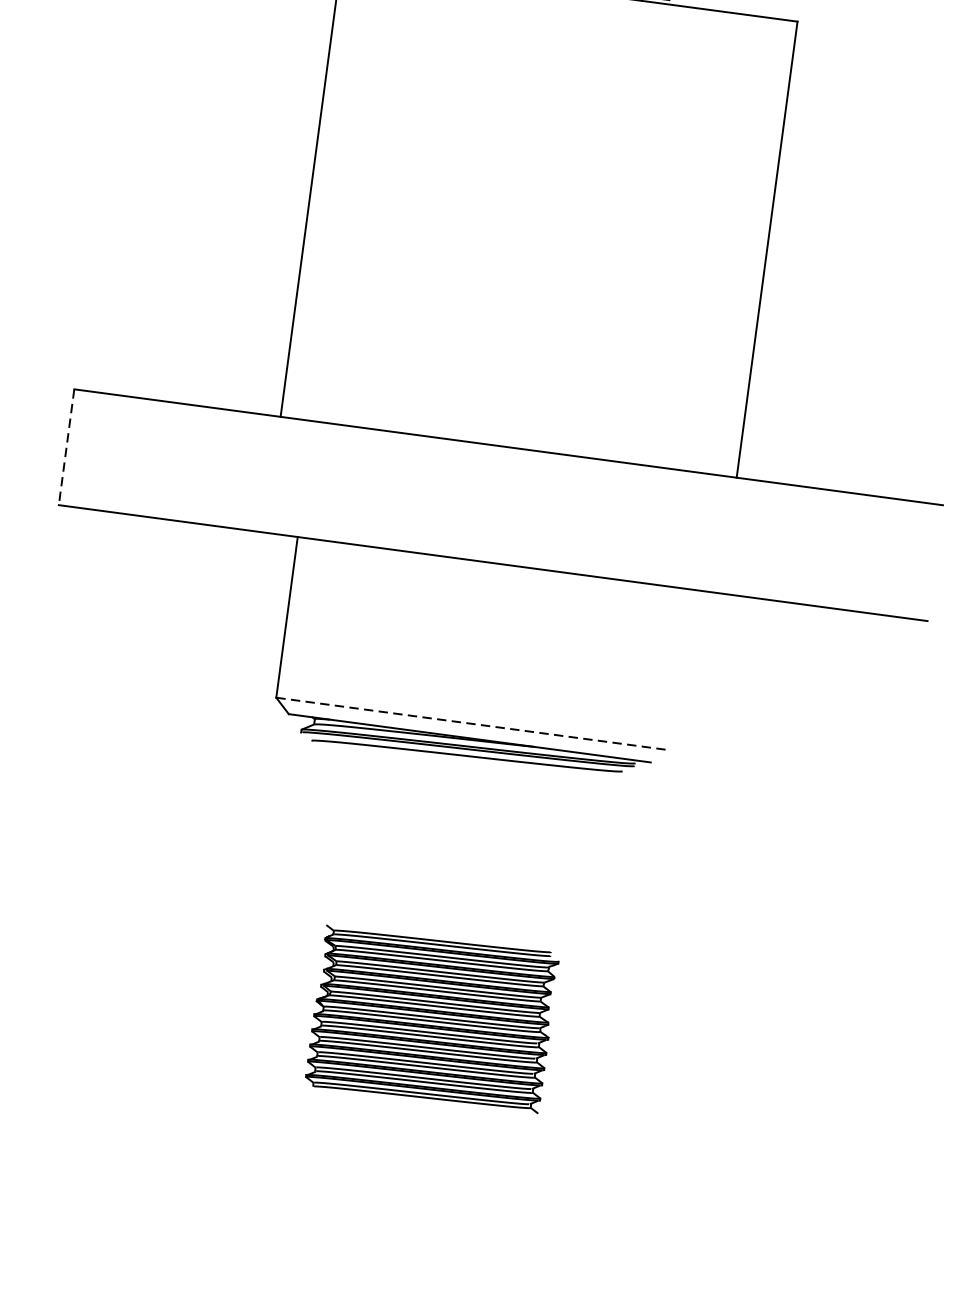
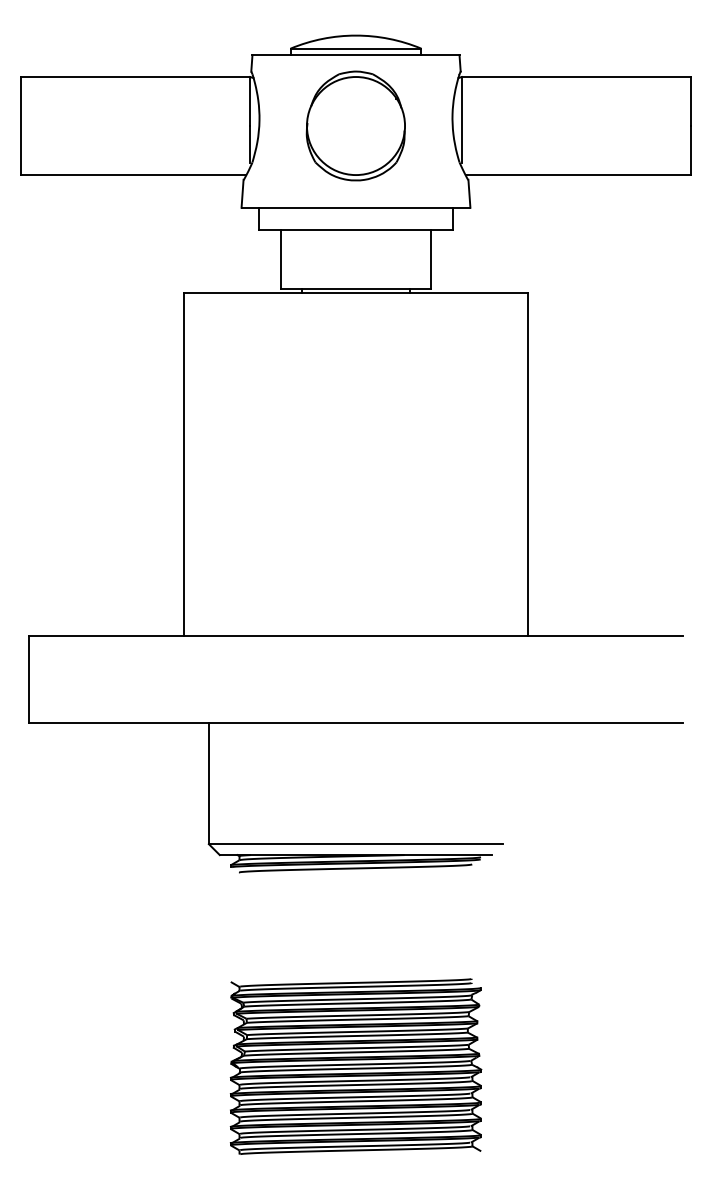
line: (67, 447) -> (29, 679), dashed -> solid
line: (472, 724) -> (356, 844), dashed -> solid
part: (431, 1019) -> (355, 1066), size x1.43

